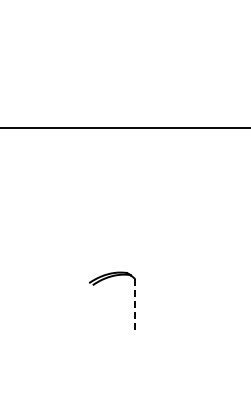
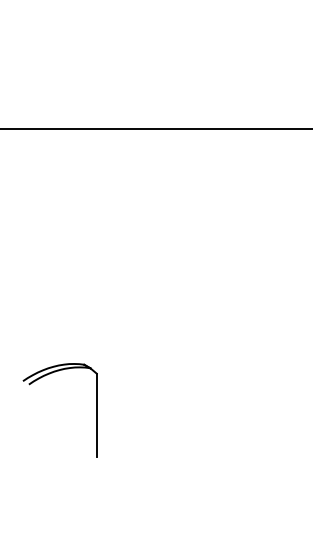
line: (134, 304) -> (96, 415), dashed -> solid

